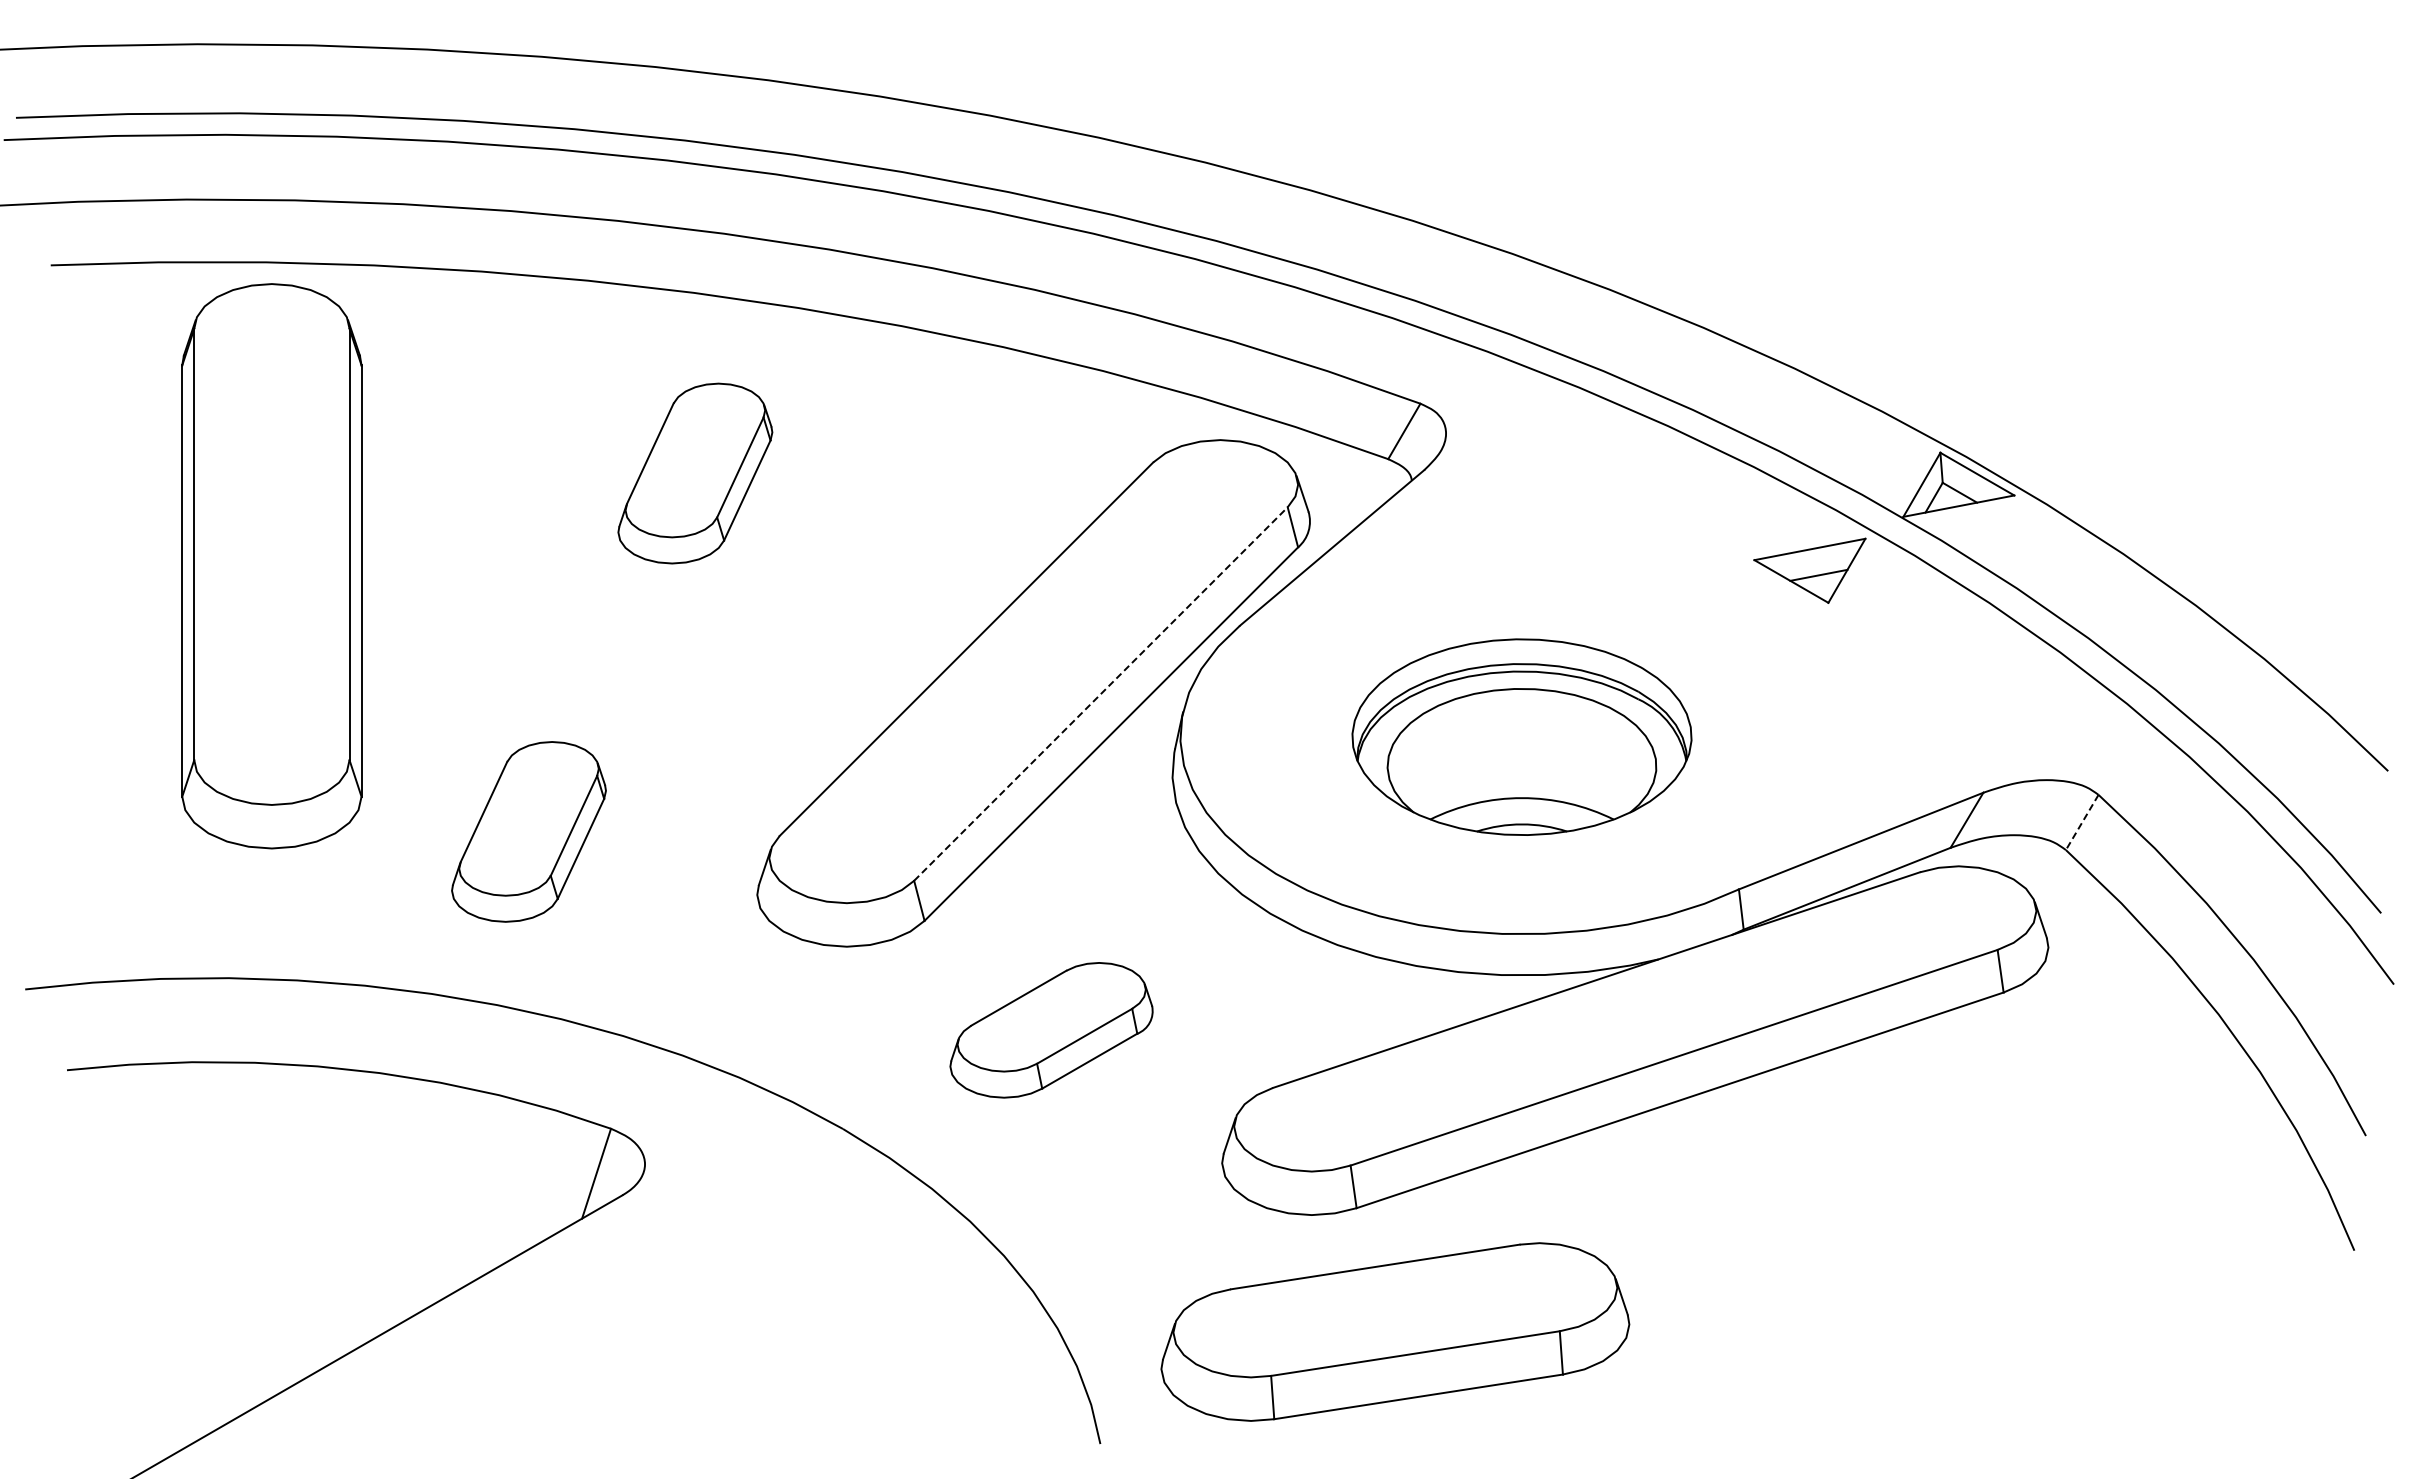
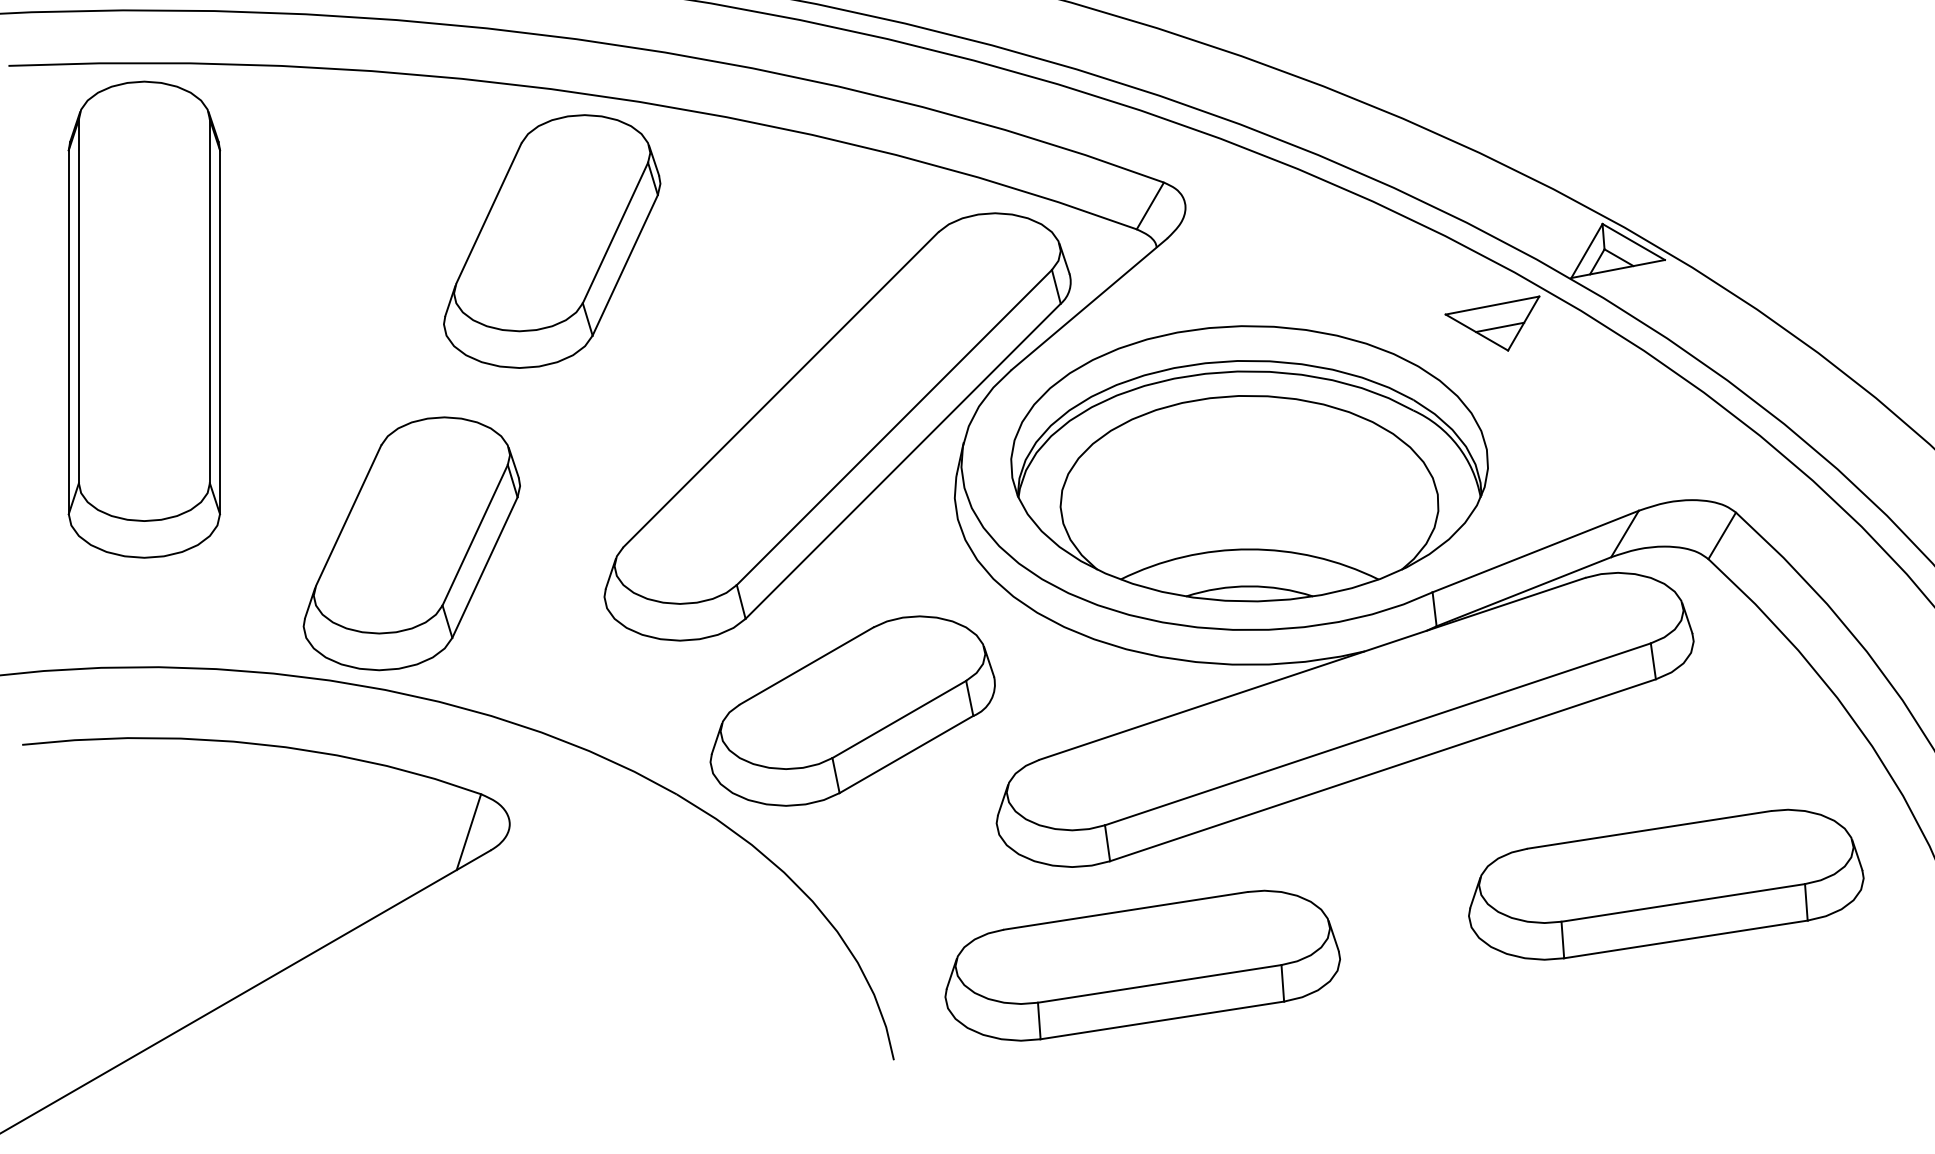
part: (695, 473) -> (552, 241), size x1.67
part: (271, 566) -> (144, 319), moved
line: (1101, 693) -> (894, 427), dashed -> solid
part: (1521, 737) -> (1249, 464), size x1.67
line: (2082, 822) -> (1722, 535), dashed -> solid
part: (528, 831) -> (411, 543), size x1.67
part: (1051, 1030) -> (852, 711), size x1.67
part: (2015, 1235) -> (1665, 884), added

